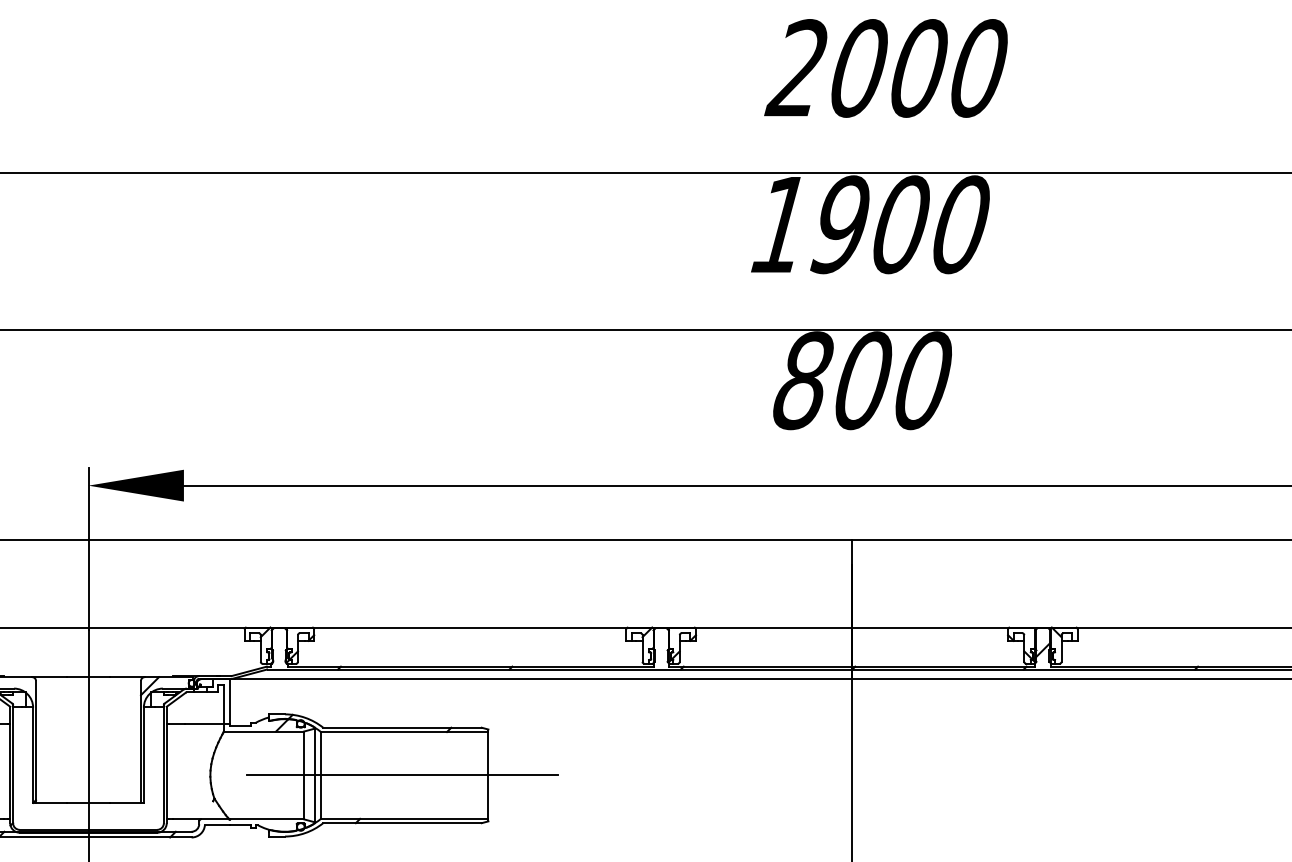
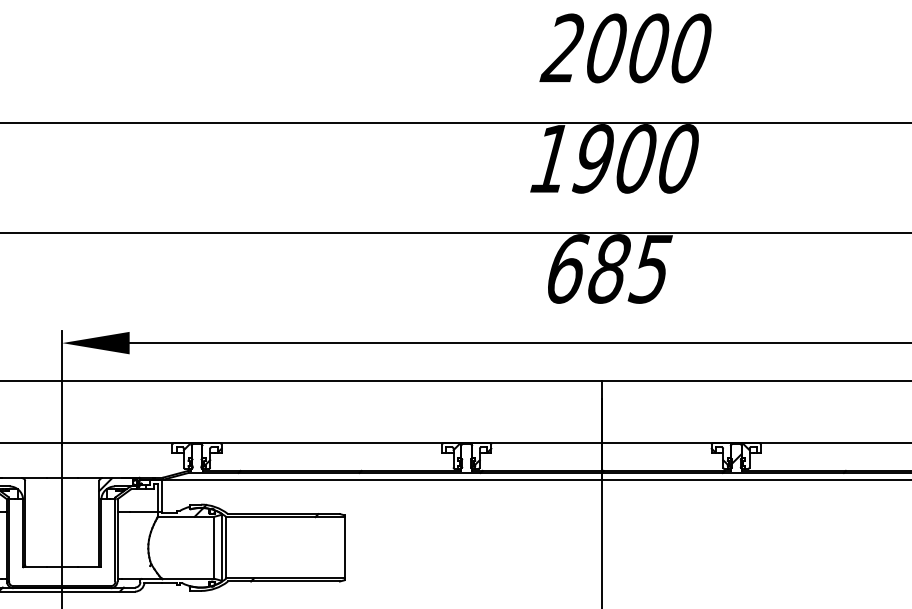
text: (863, 380) -> (609, 268), 800 -> 685
line: (402, 775) -> (284, 547), removed

